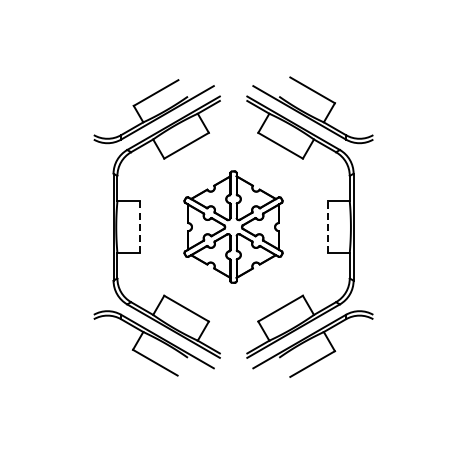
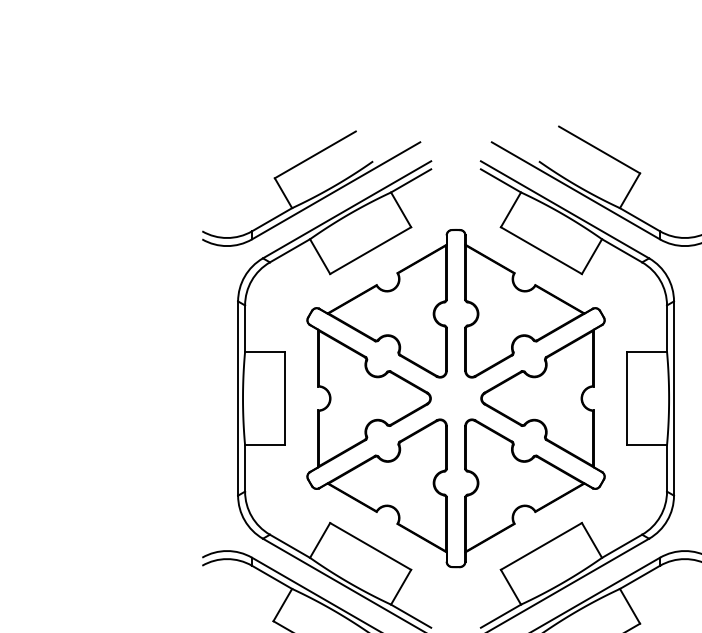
part: (233, 226) -> (455, 397), size x1.67
line: (139, 227) -> (285, 399), dashed -> solid
line: (327, 227) -> (626, 399), dashed -> solid

